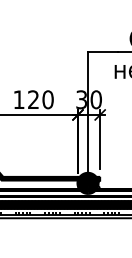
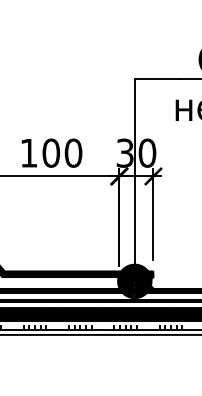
text: (33, 99) -> (51, 152), 120 -> 100

